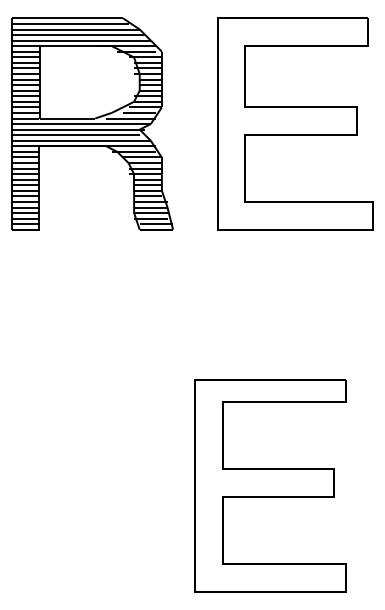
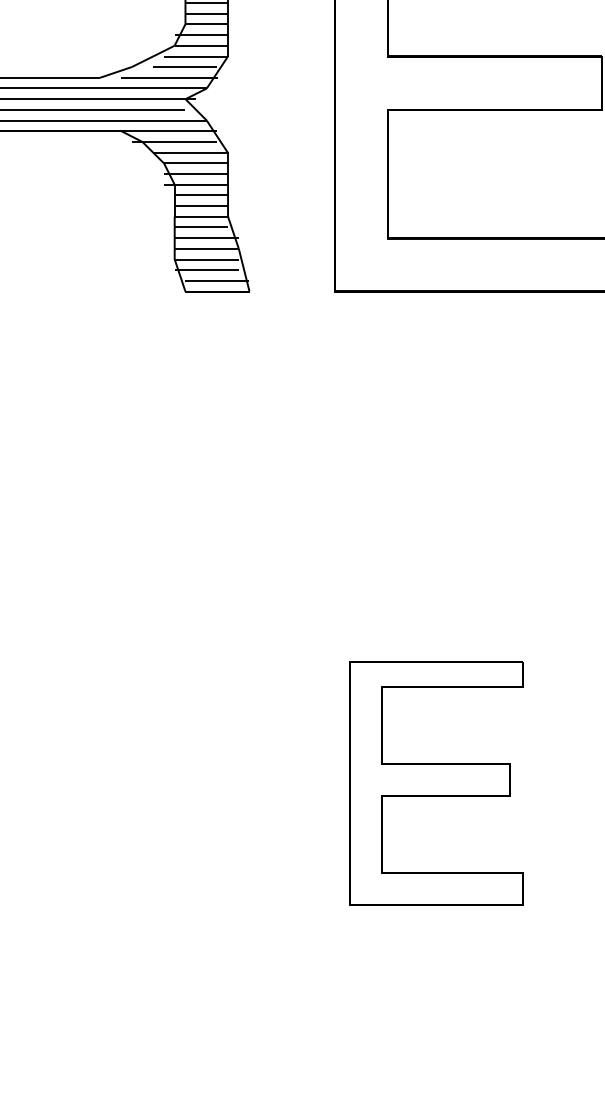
part: (270, 485) -> (436, 782), size x0.6

